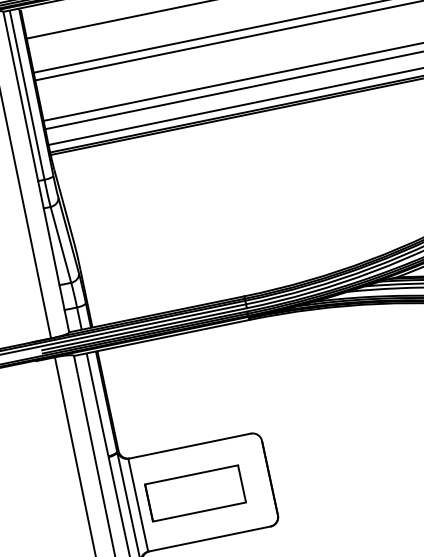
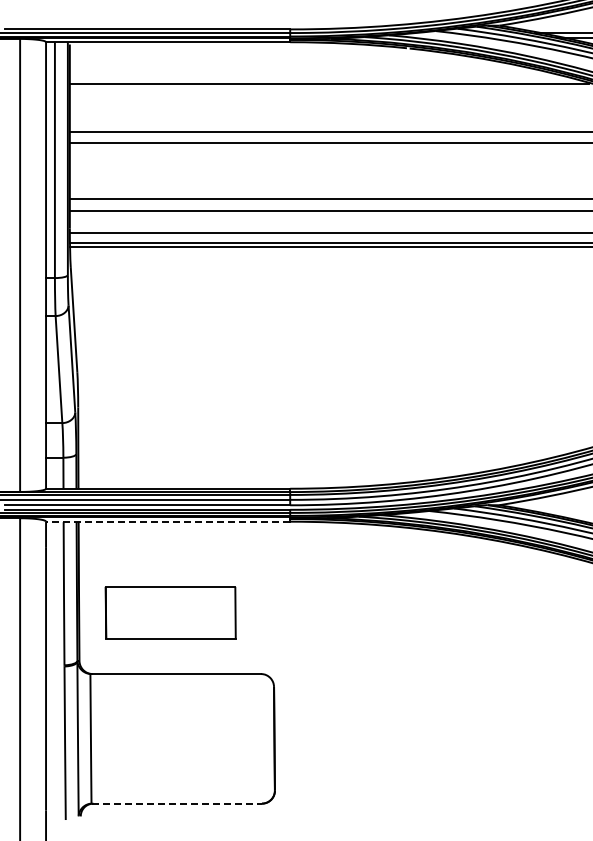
line: (161, 337) -> (167, 521), solid -> dashed
part: (195, 493) -> (170, 612), moved
line: (209, 539) -> (176, 803), solid -> dashed

